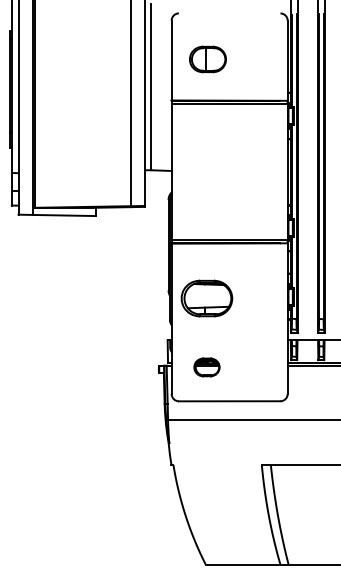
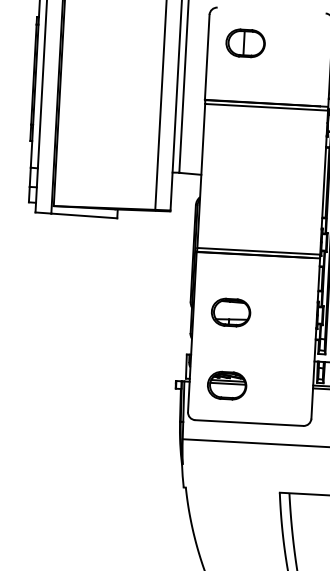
part: (207, 59) -> (245, 43), moved
part: (206, 298) -> (230, 312), size x0.71
part: (206, 367) -> (226, 385), size x1.43

